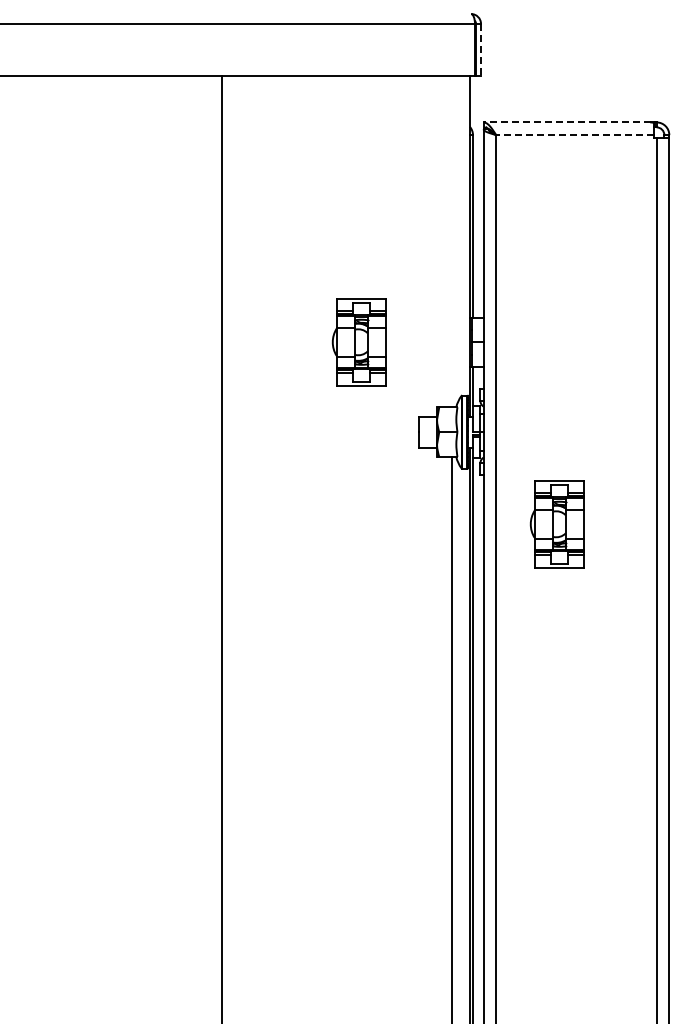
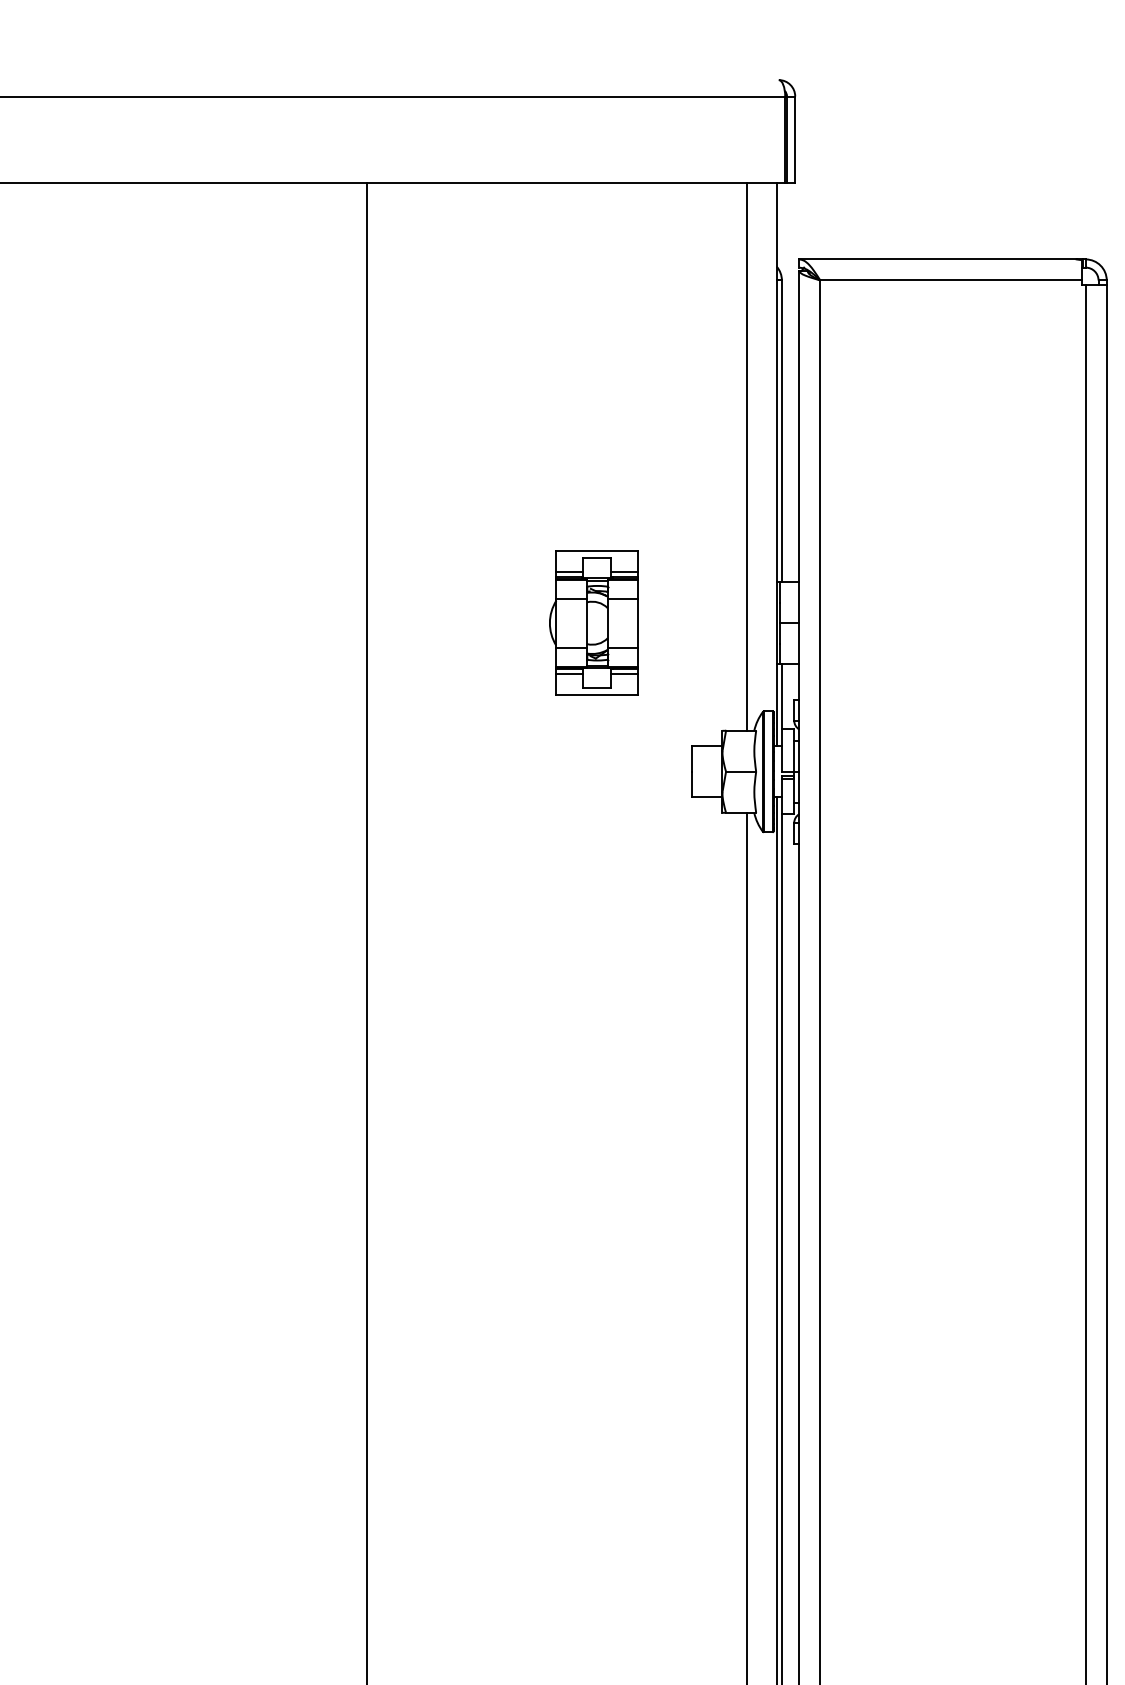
line: (481, 50) -> (795, 140), dashed -> solid
line: (567, 122) -> (938, 259), dashed -> solid
line: (575, 135) -> (951, 281), dashed -> solid
line: (452, 241) -> (747, 456), added
part: (556, 524) -> (920, 924), removed

